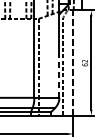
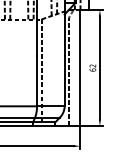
line: (73, 63) -> (80, 68), dashed -> solid
line: (59, 75) -> (64, 81), dashed -> solid

